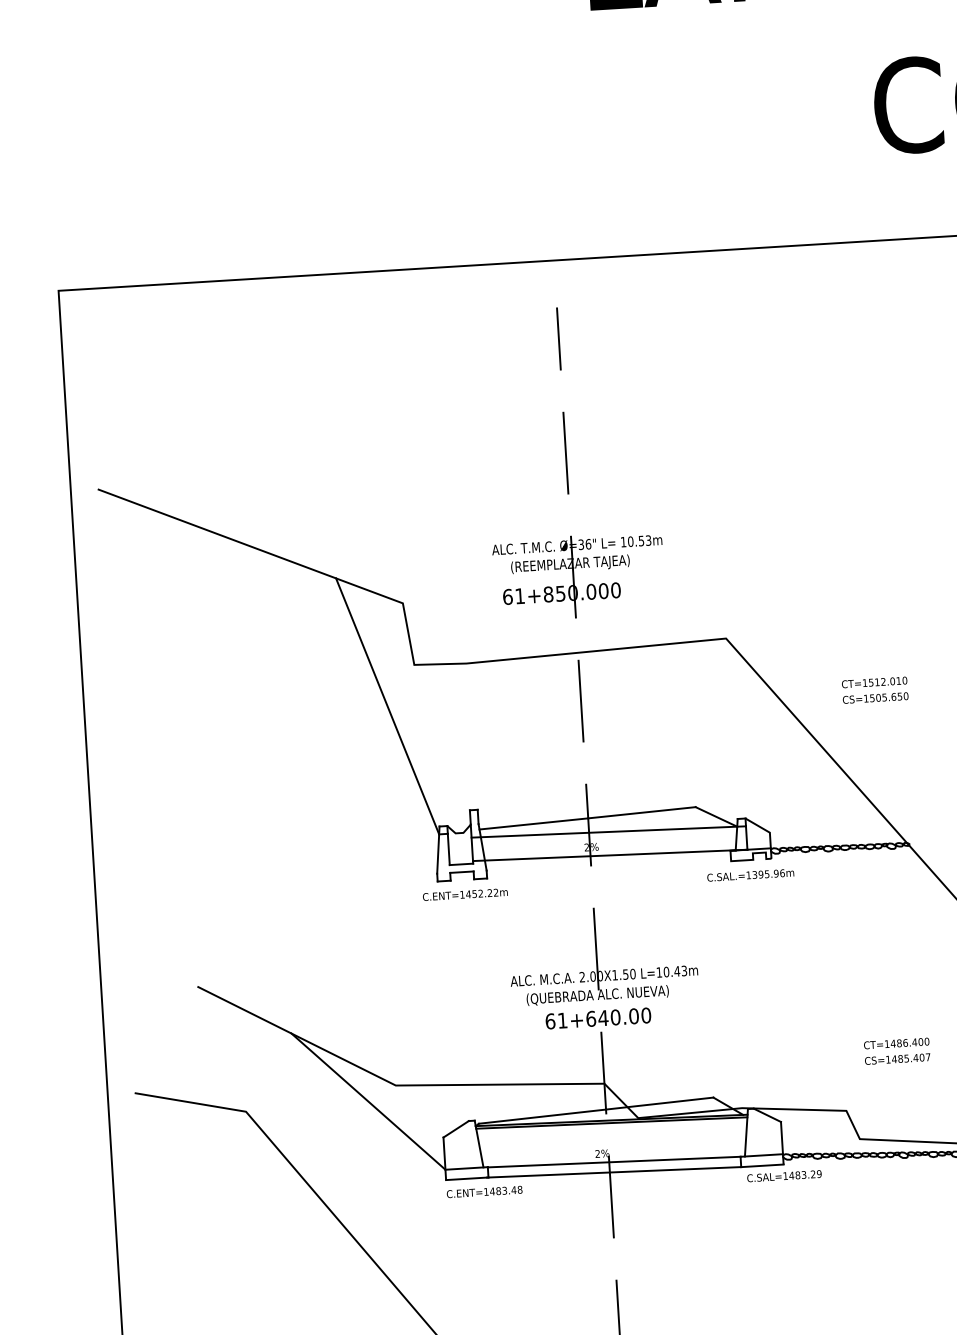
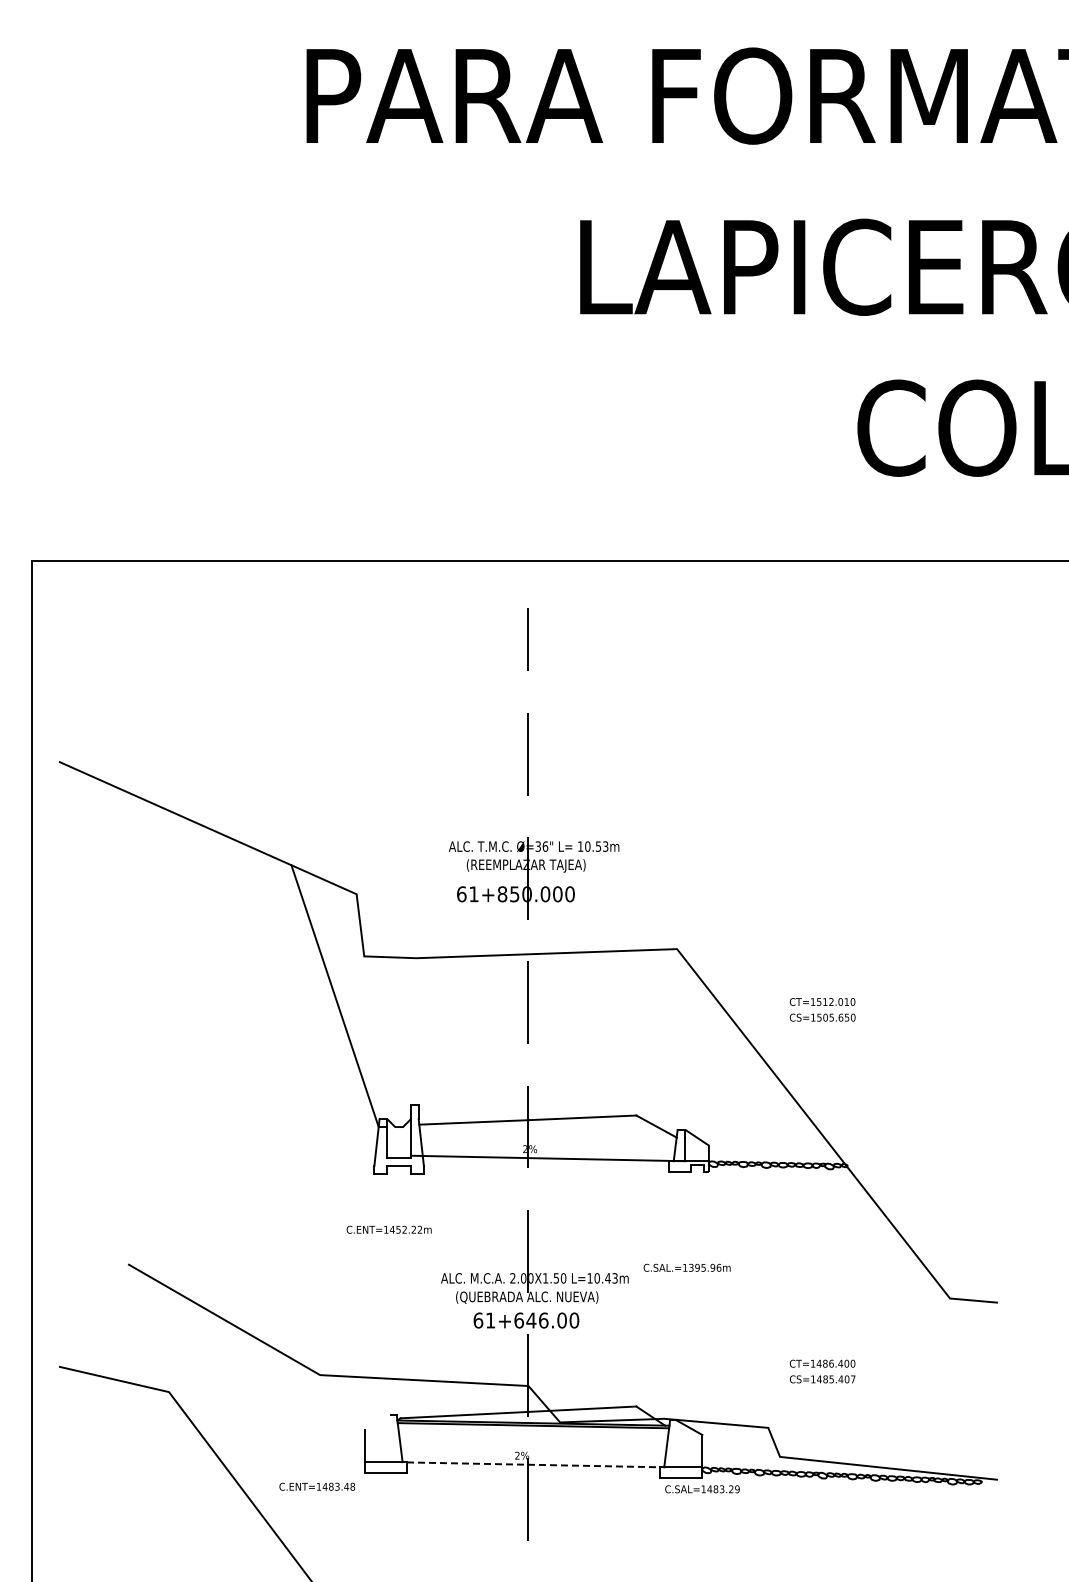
line: (608, 831) -> (547, 1134), removed
text: (749, 874) -> (686, 1267), moved
text: (464, 894) -> (388, 1229), moved
text: (615, 1017) -> (543, 1320), 61+640.00 -> 61+646.00
line: (368, 1101) -> (291, 1389), removed
line: (455, 1129) -> (377, 1422), removed
line: (614, 1161) -> (533, 1464), solid -> dashed
line: (613, 1171) -> (532, 1474), removed
text: (484, 1191) -> (317, 1486), moved

